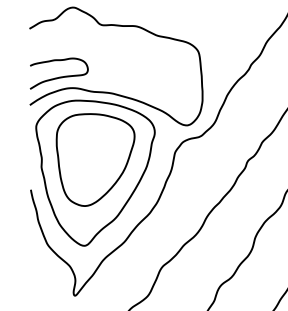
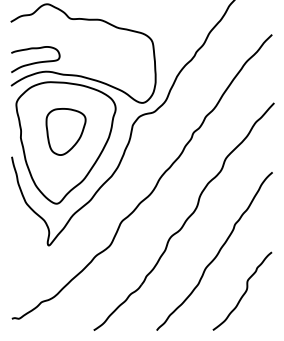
part: (94, 159) -> (65, 131), size x0.6

